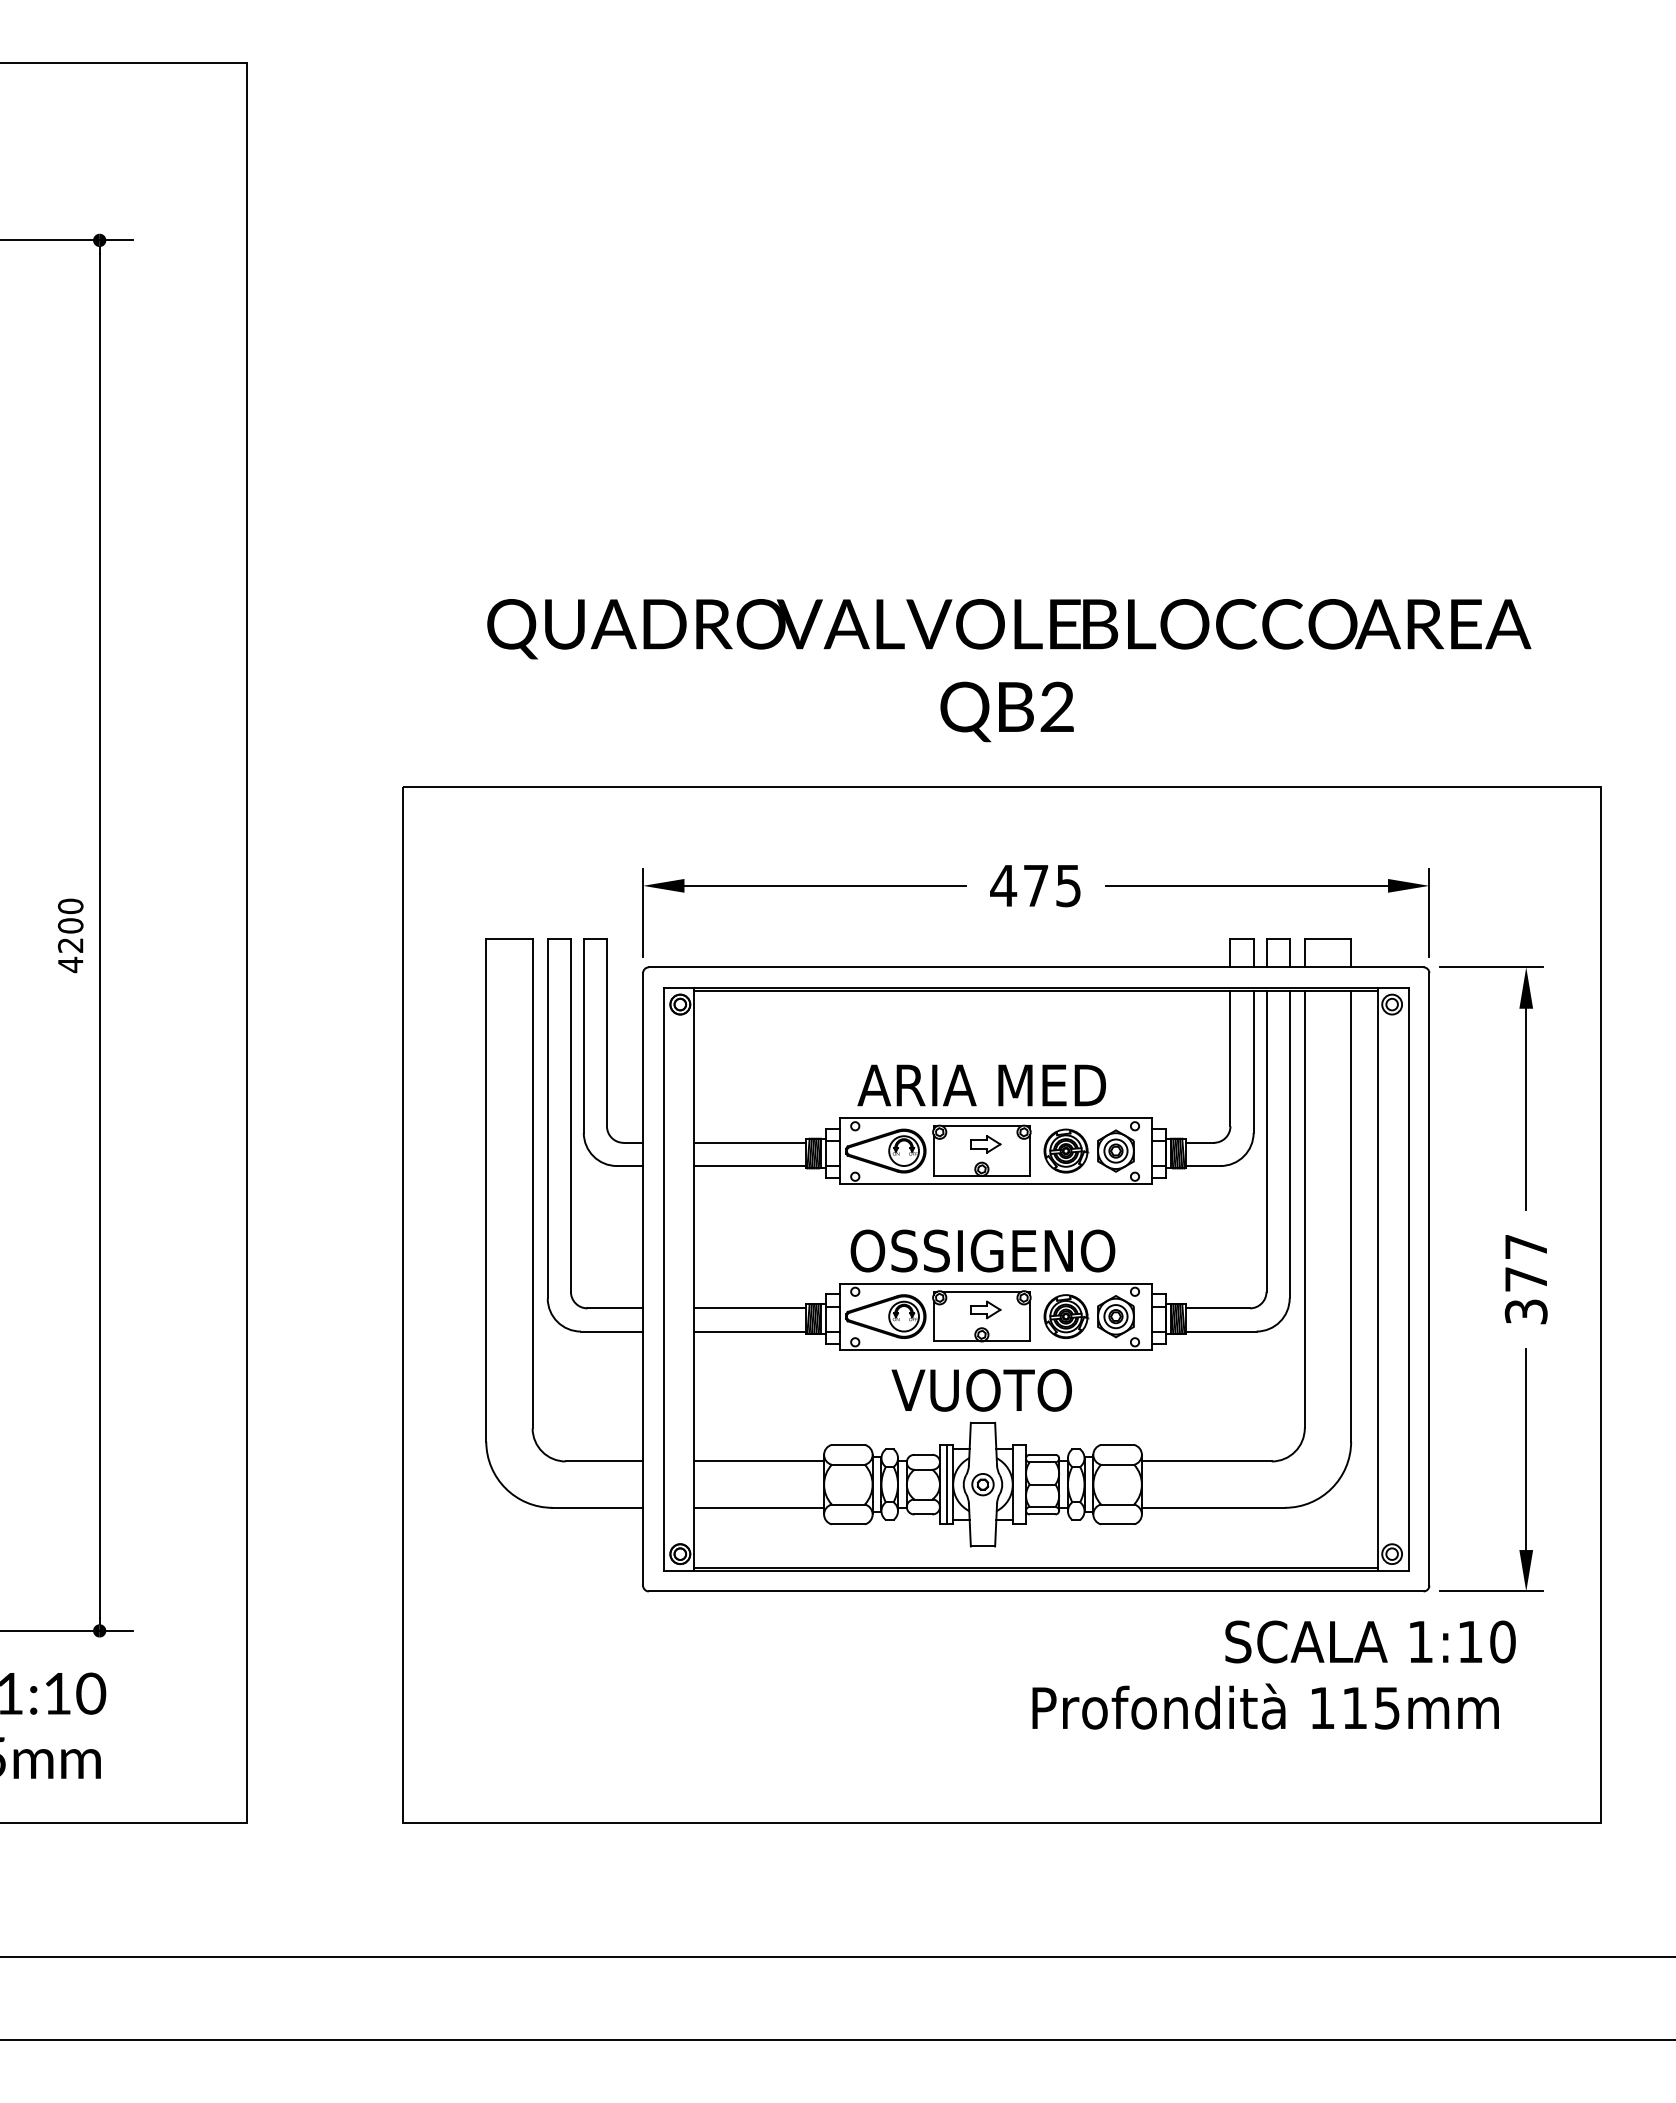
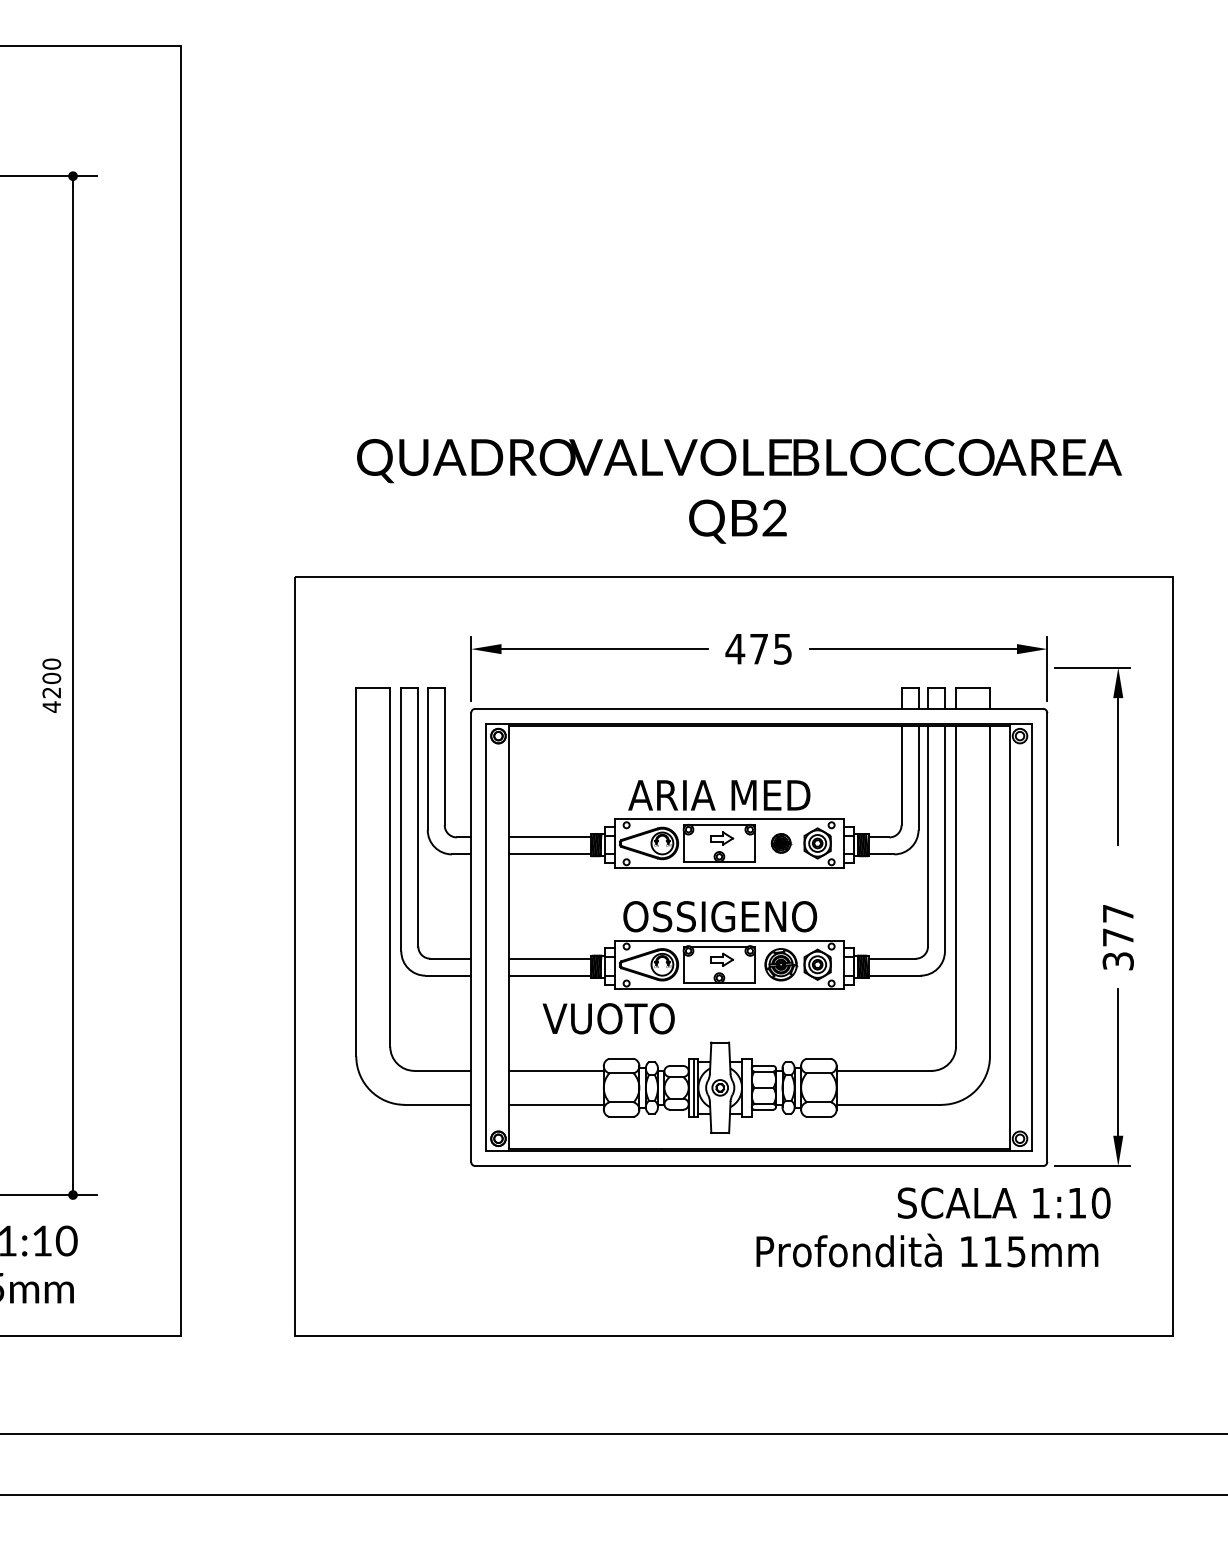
part: (1525, 1088) -> (1117, 756), moved
part: (1066, 1150) -> (781, 843), size x0.6
text: (981, 1390) -> (608, 1018), moved

